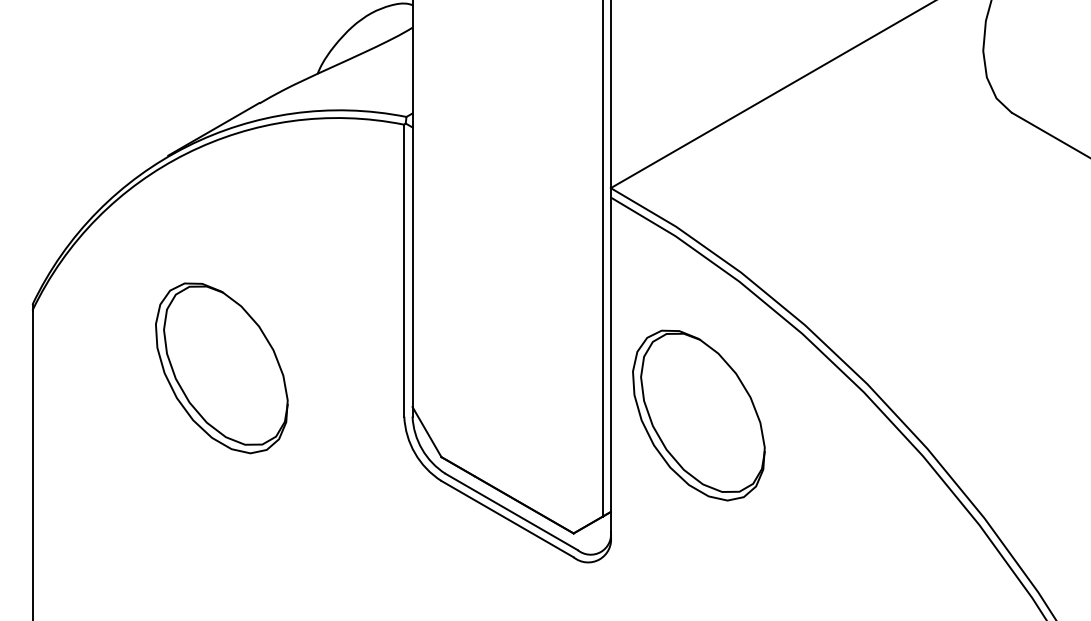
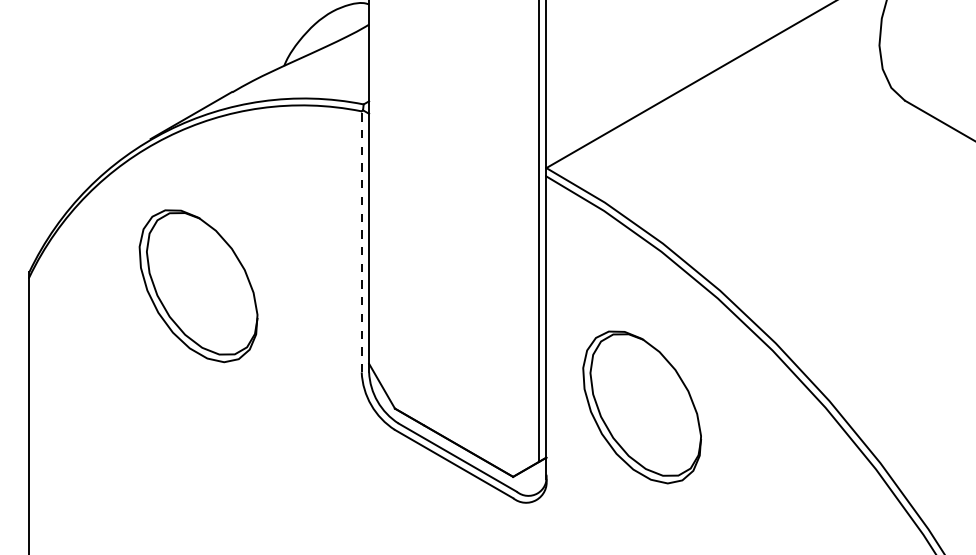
line: (404, 270) -> (361, 241), solid -> dashed
part: (221, 368) -> (198, 286), moved
part: (698, 415) -> (641, 407), moved

